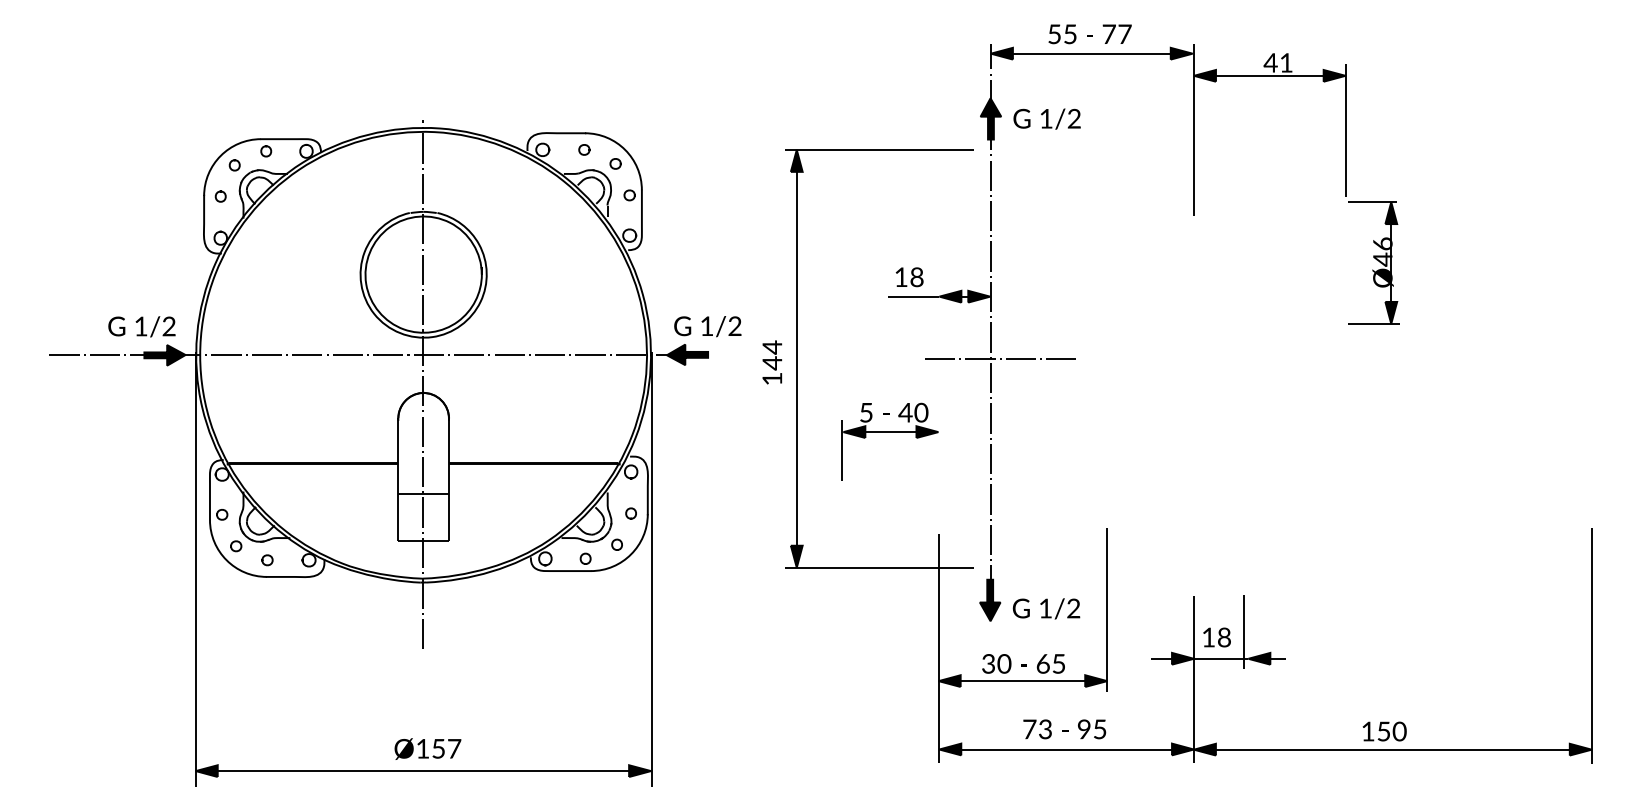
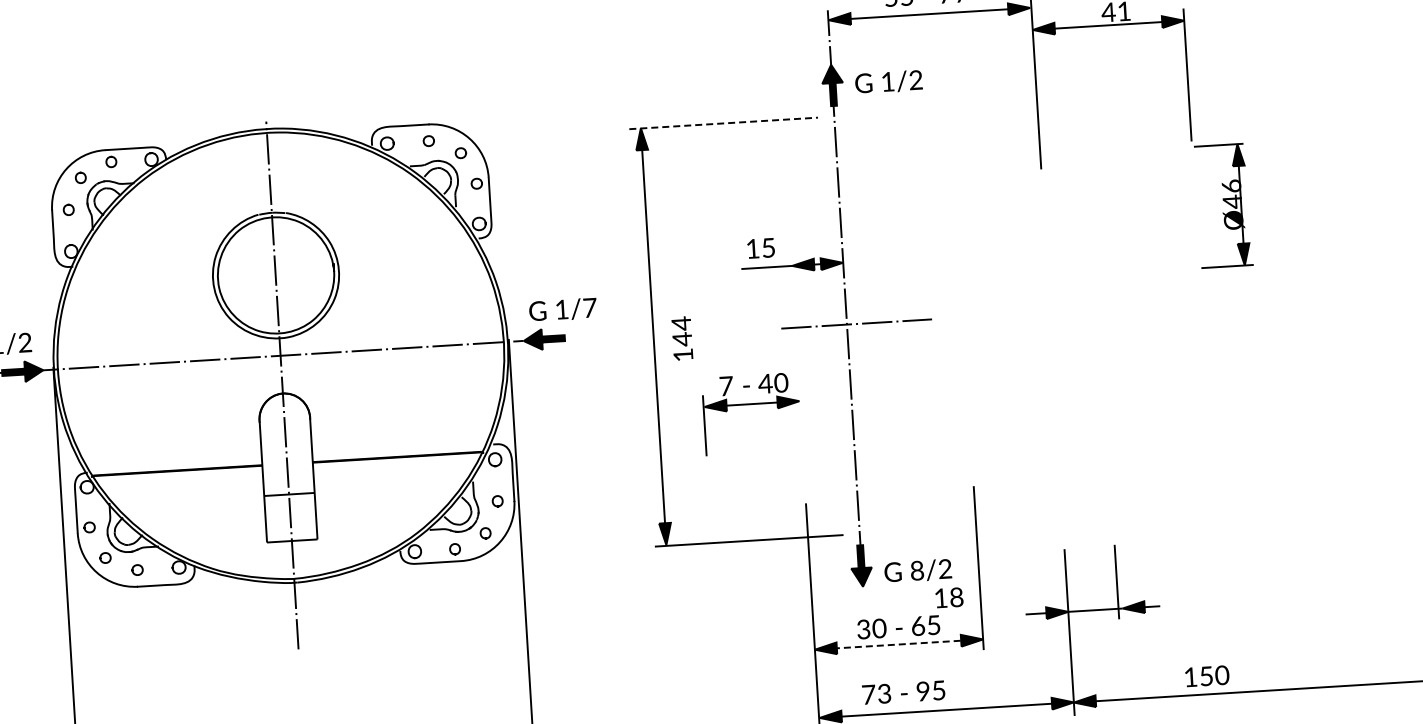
line: (879, 150) -> (723, 123), solid -> dashed
text: (916, 277) -> (768, 248), 18 -> 15
text: (734, 325) -> (589, 307), 1/2 -> 1/7
text: (772, 362) -> (682, 338), moved
text: (866, 412) -> (726, 386), 5 -> 7
text: (1045, 608) -> (917, 570), 1/2 -> 8/2
text: (1216, 637) -> (948, 597), moved
line: (1023, 681) -> (899, 644), solid -> dashed
text: (1064, 729) -> (903, 692), moved
text: (1384, 731) -> (1207, 676), moved

